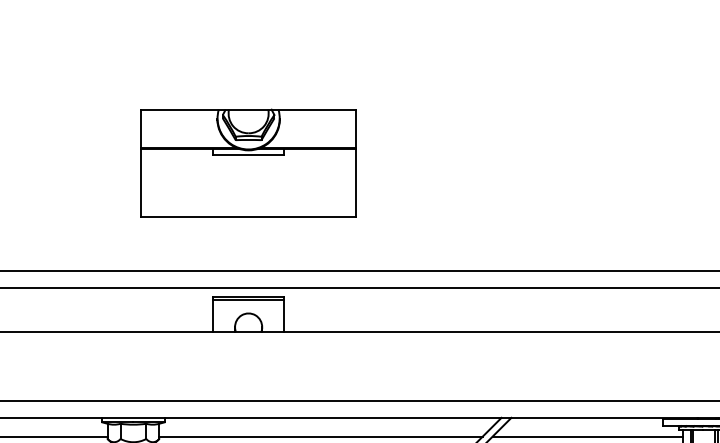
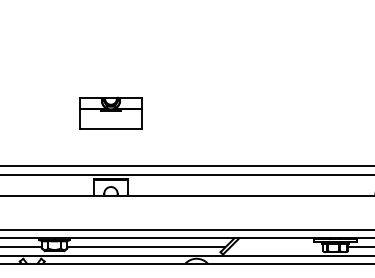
part: (247, 163) -> (110, 113), size x0.6
line: (586, 437) -> (276, 247), removed

